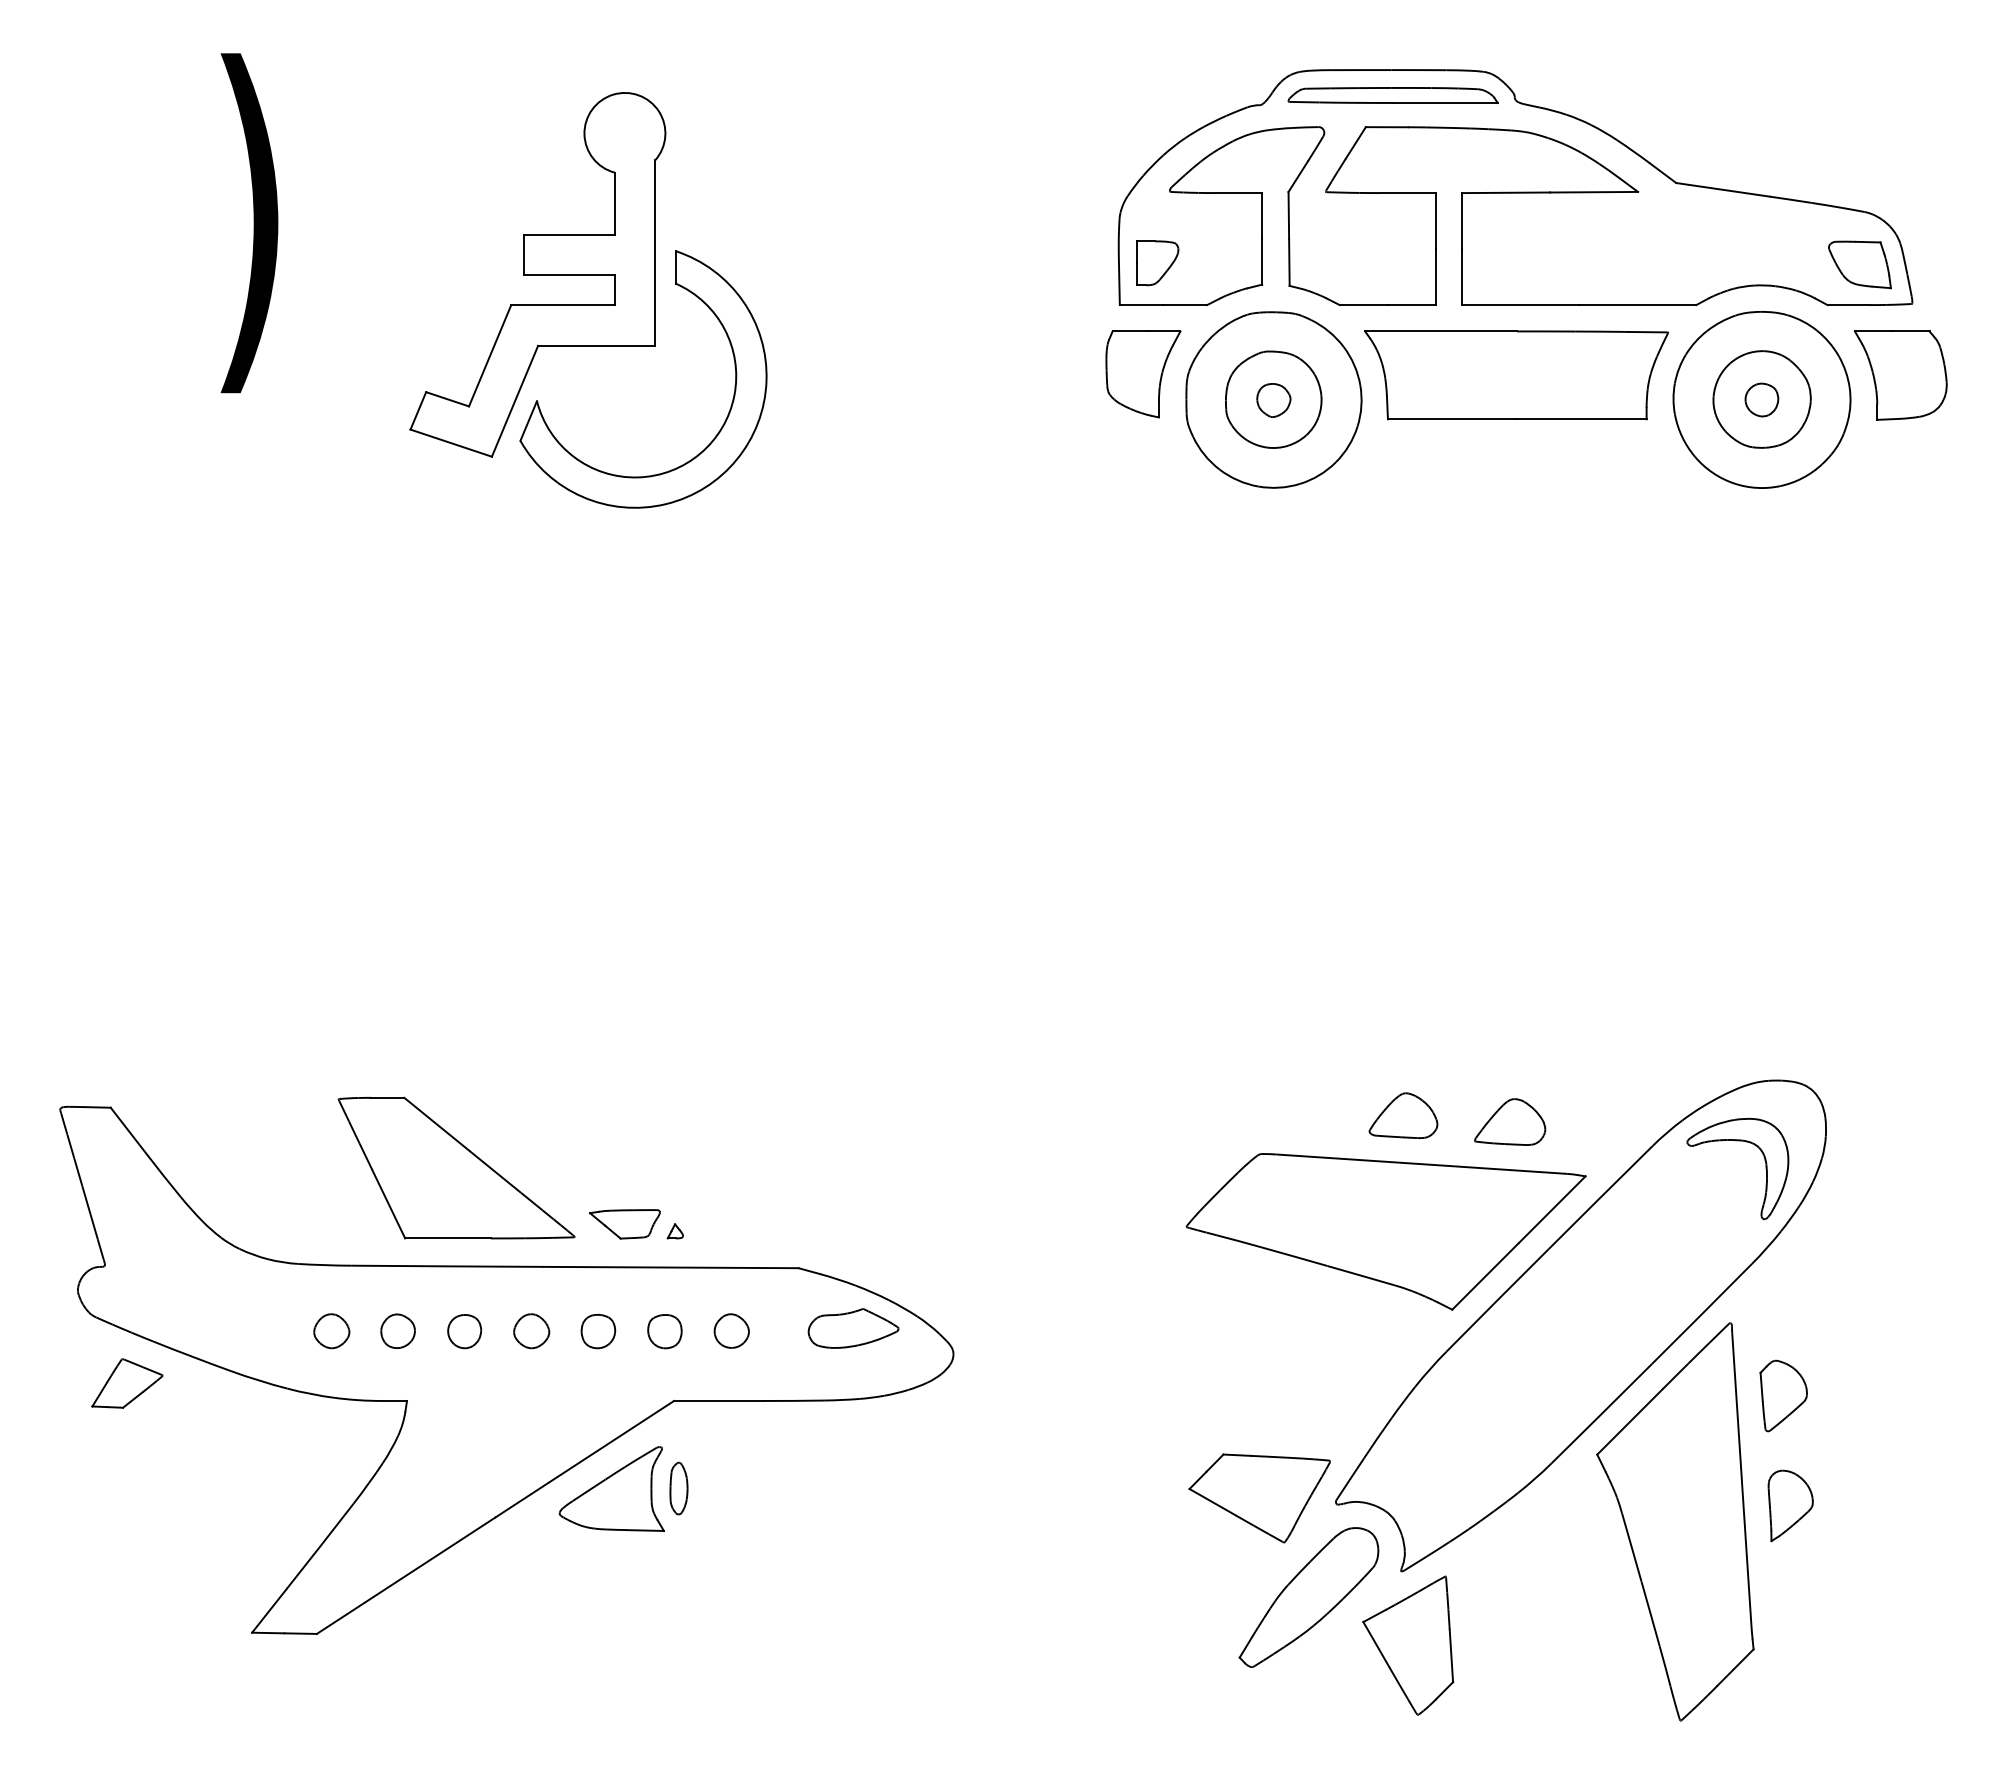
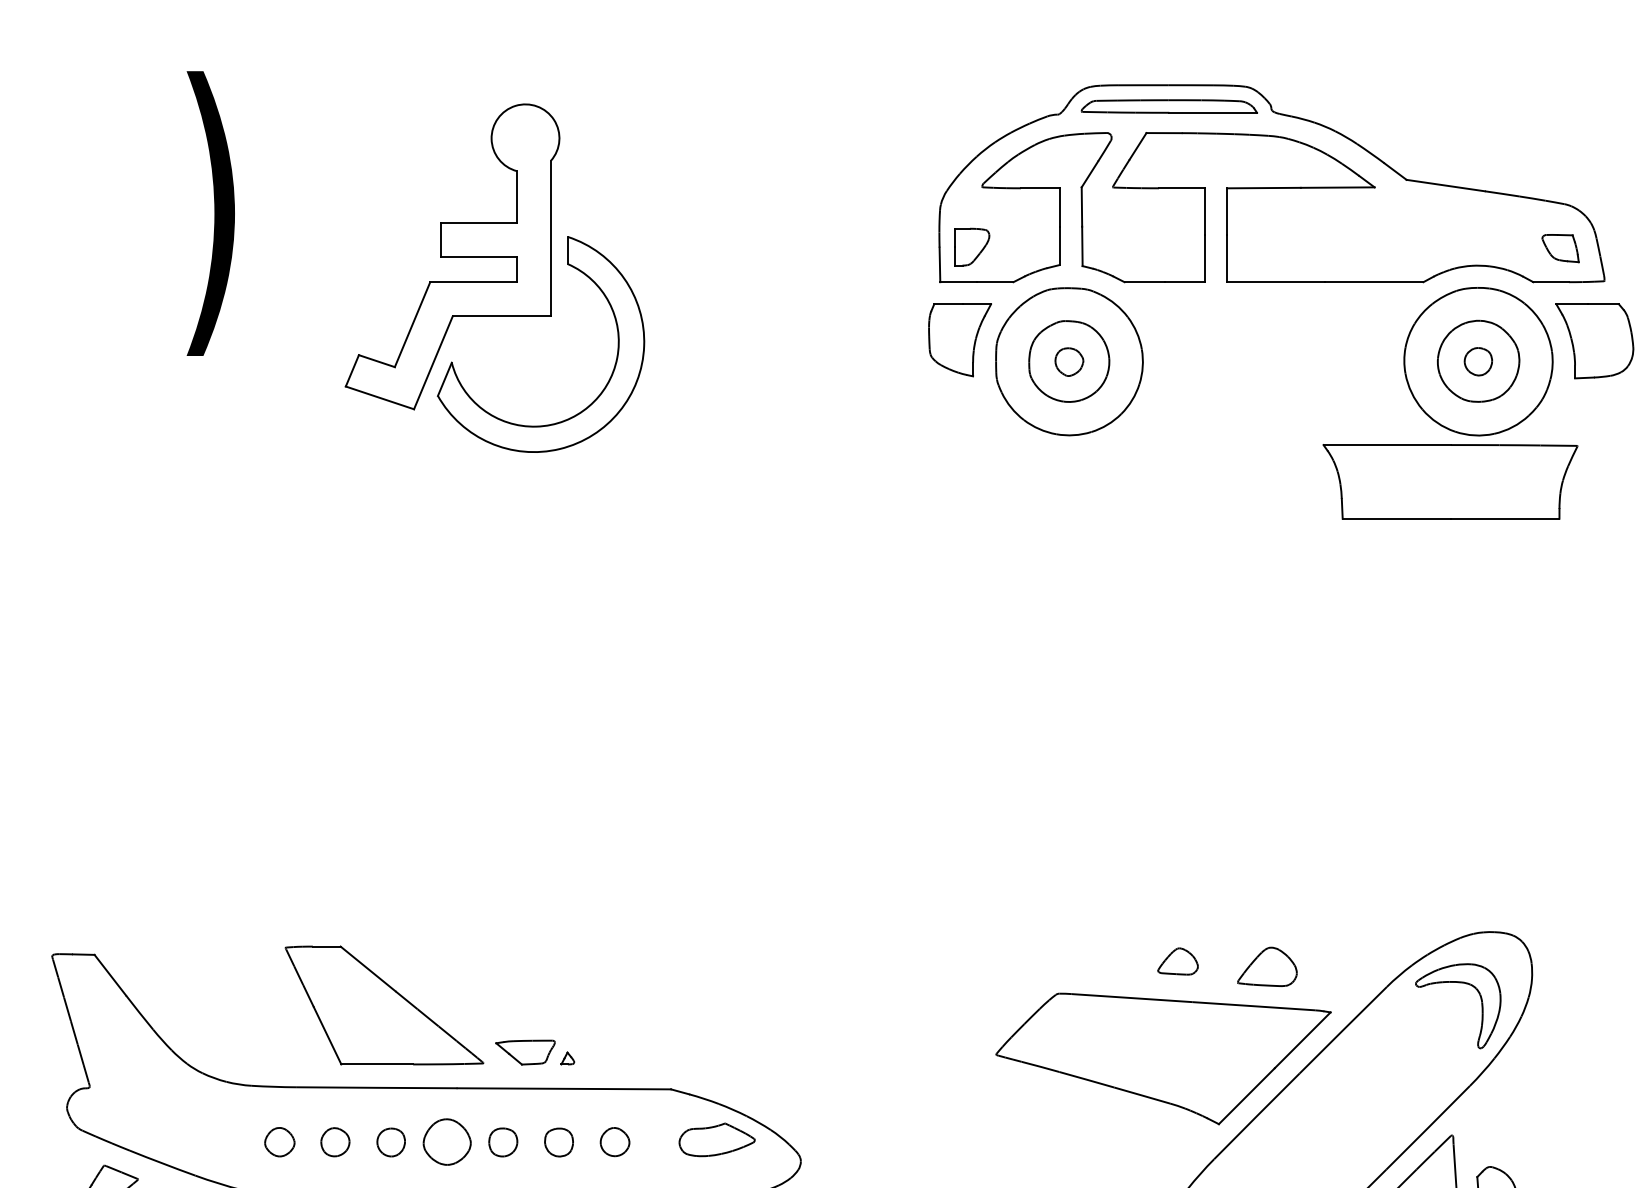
part: (1859, 264) -> (1560, 248), size x0.7
part: (1516, 375) -> (1450, 482), moved
part: (1403, 1115) -> (1178, 961), size x0.7
part: (531, 1331) -> (447, 1142), size x1.6

